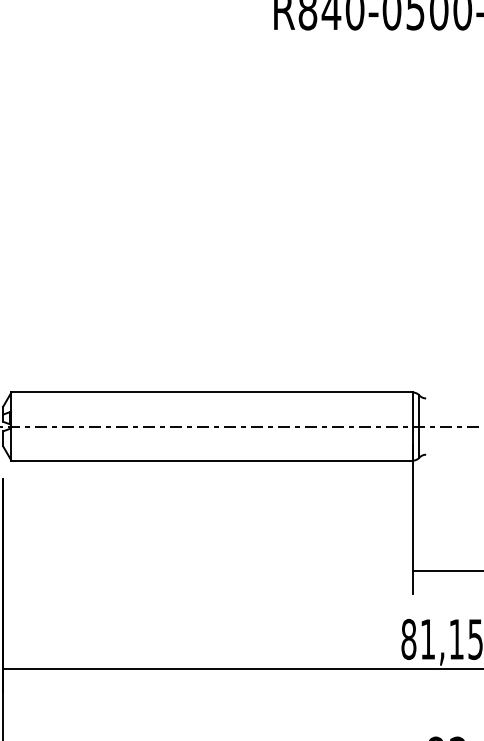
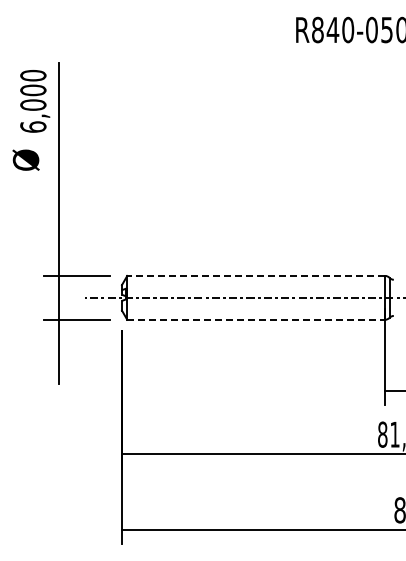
line: (212, 391) -> (256, 275), solid -> dashed
line: (212, 460) -> (256, 319), solid -> dashed

